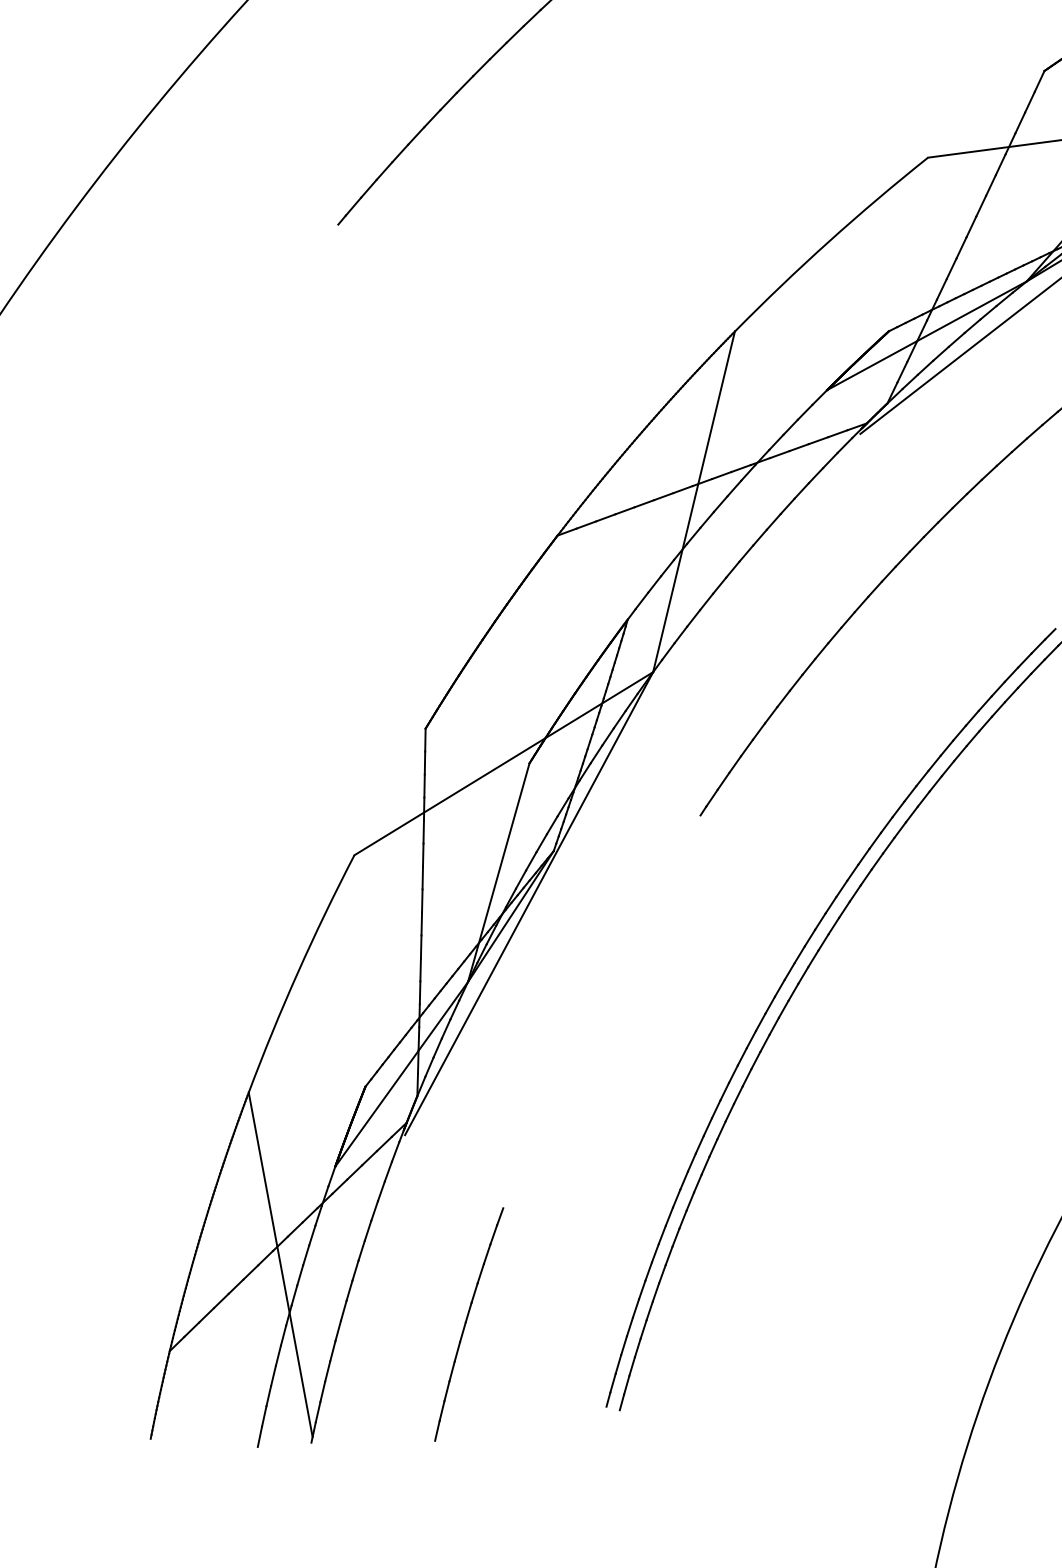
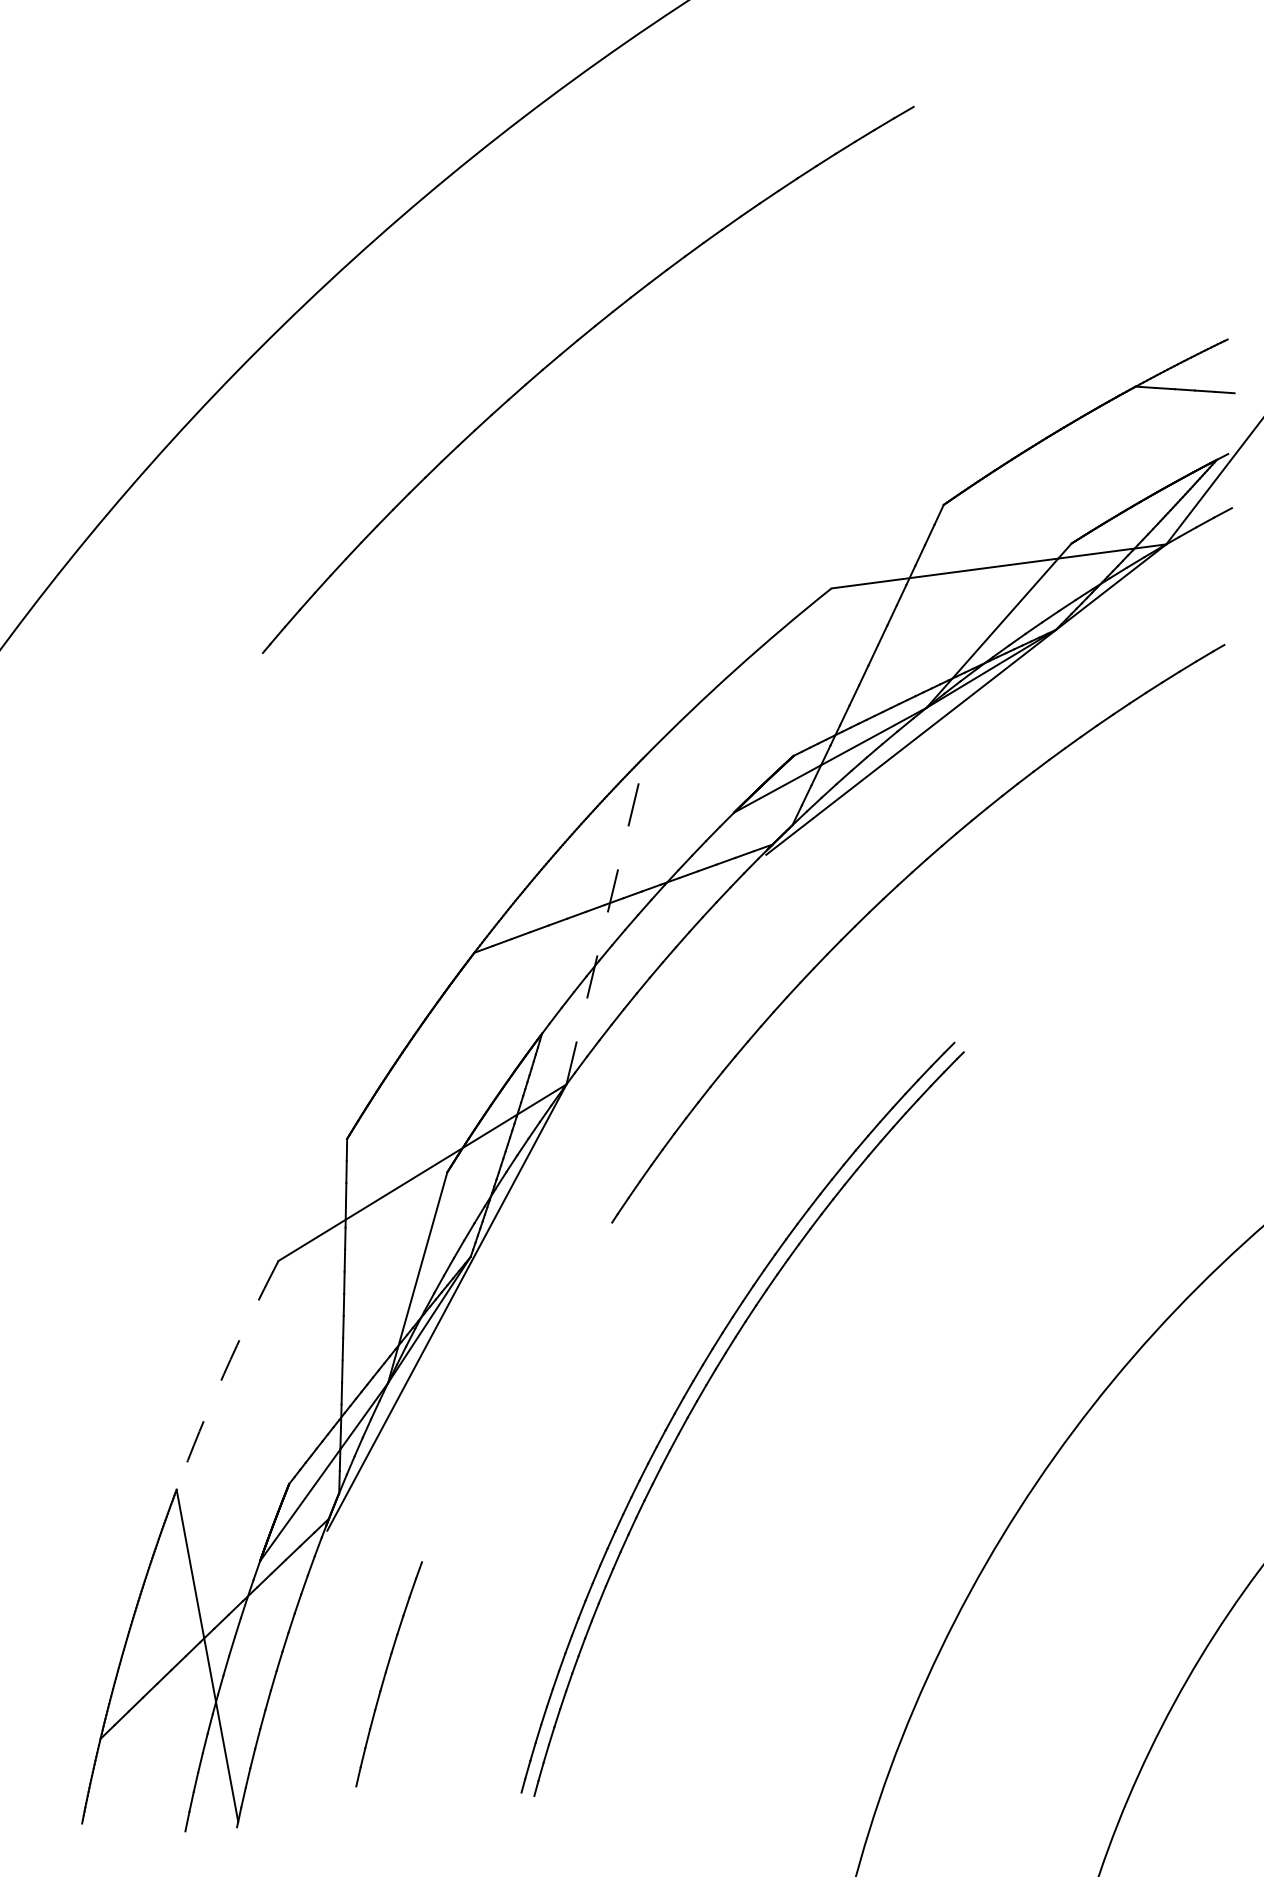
line: (693, 502) -> (605, 920), solid -> dashed
arc: (298, 972) -> (224, 1373), solid -> dashed
part: (468, 1324) -> (388, 1674), moved

